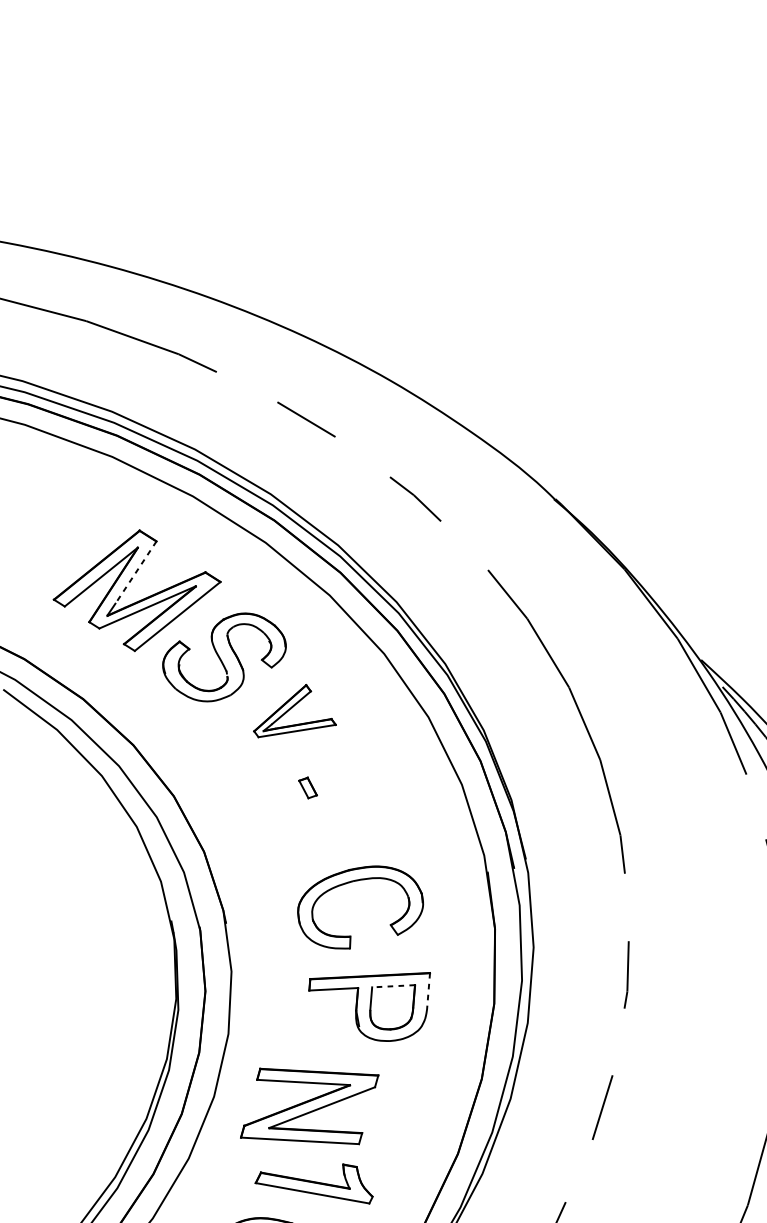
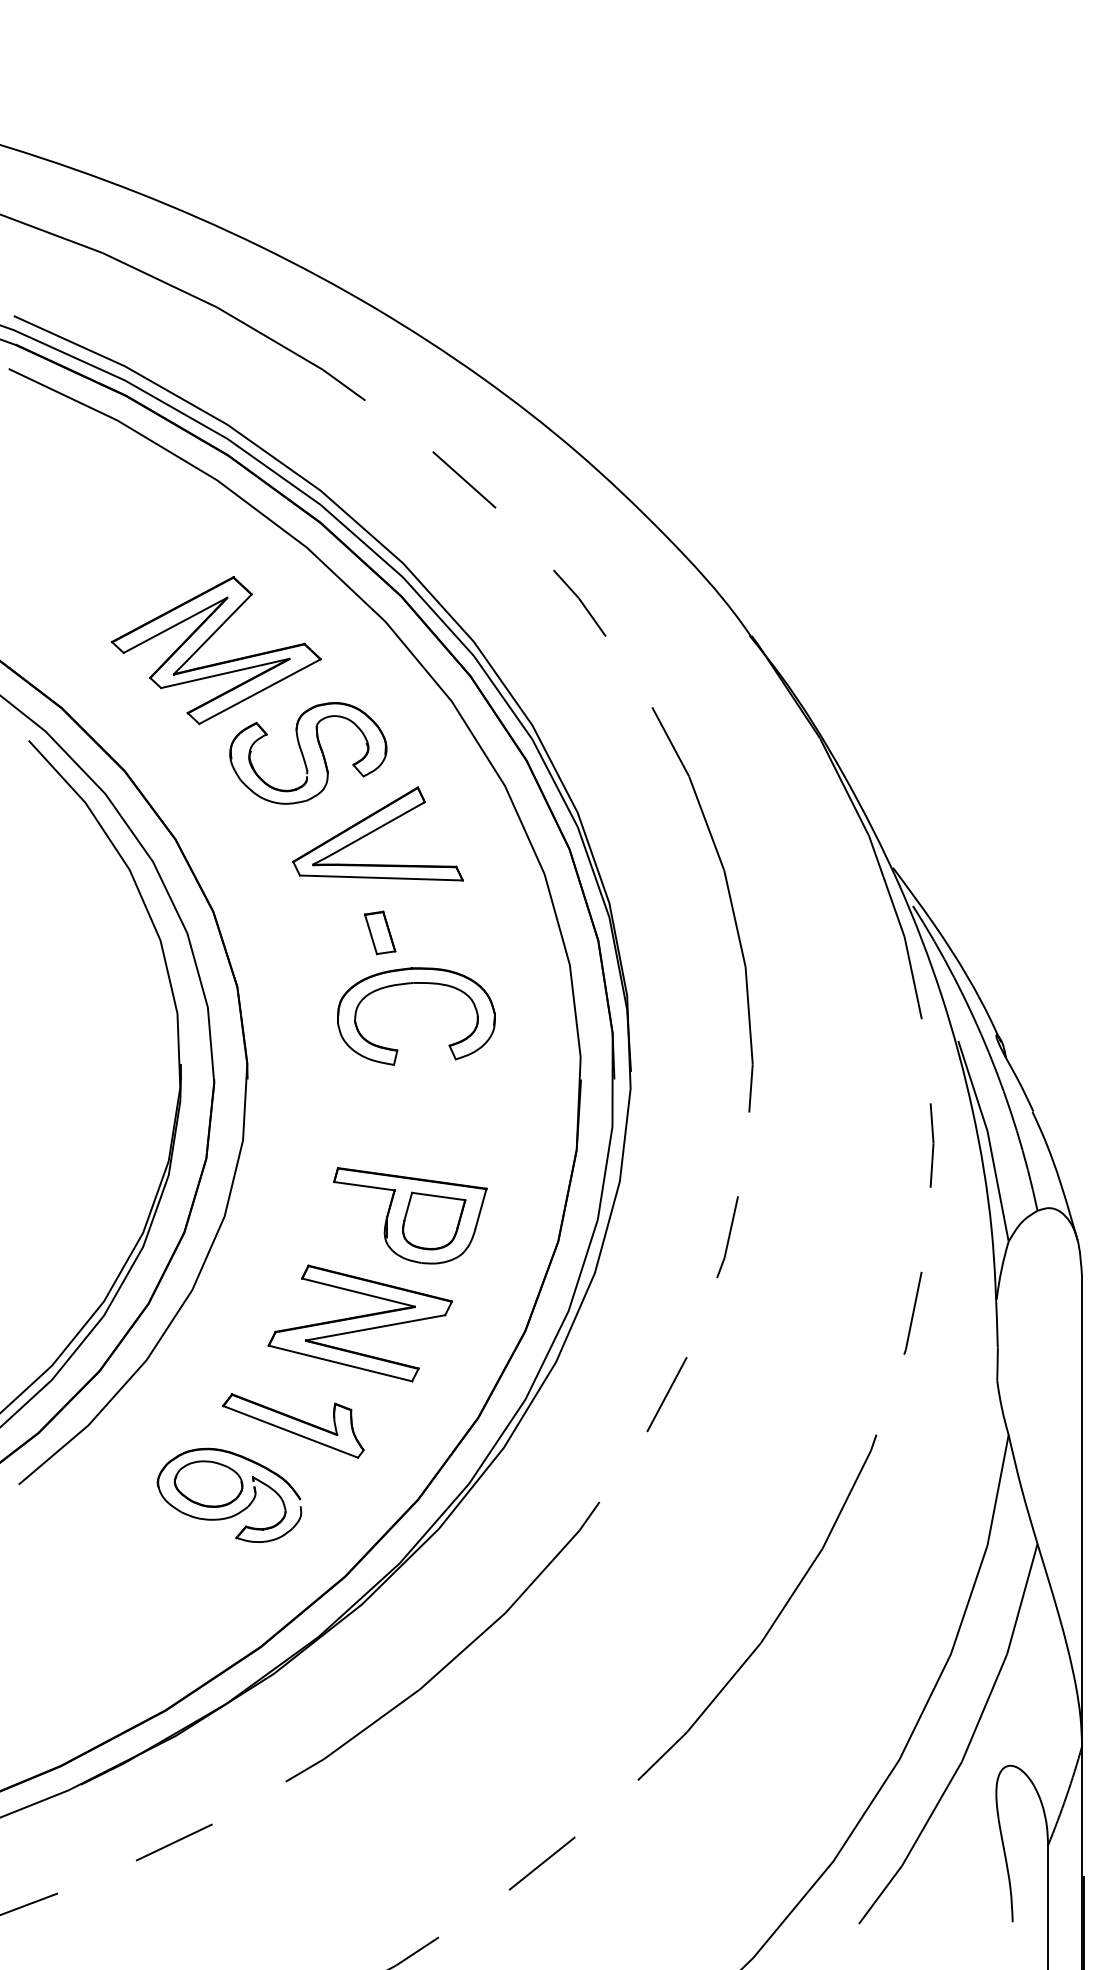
line: (136, 572) -> (219, 627), dashed -> solid
part: (291, 710) -> (377, 833), size x1.67
part: (307, 787) -> (379, 932), size x1.67
part: (351, 882) -> (411, 984), moved
line: (393, 986) -> (438, 1196), dashed -> solid
line: (429, 989) -> (481, 1208), dashed -> solid
part: (309, 1106) -> (360, 1323), moved

